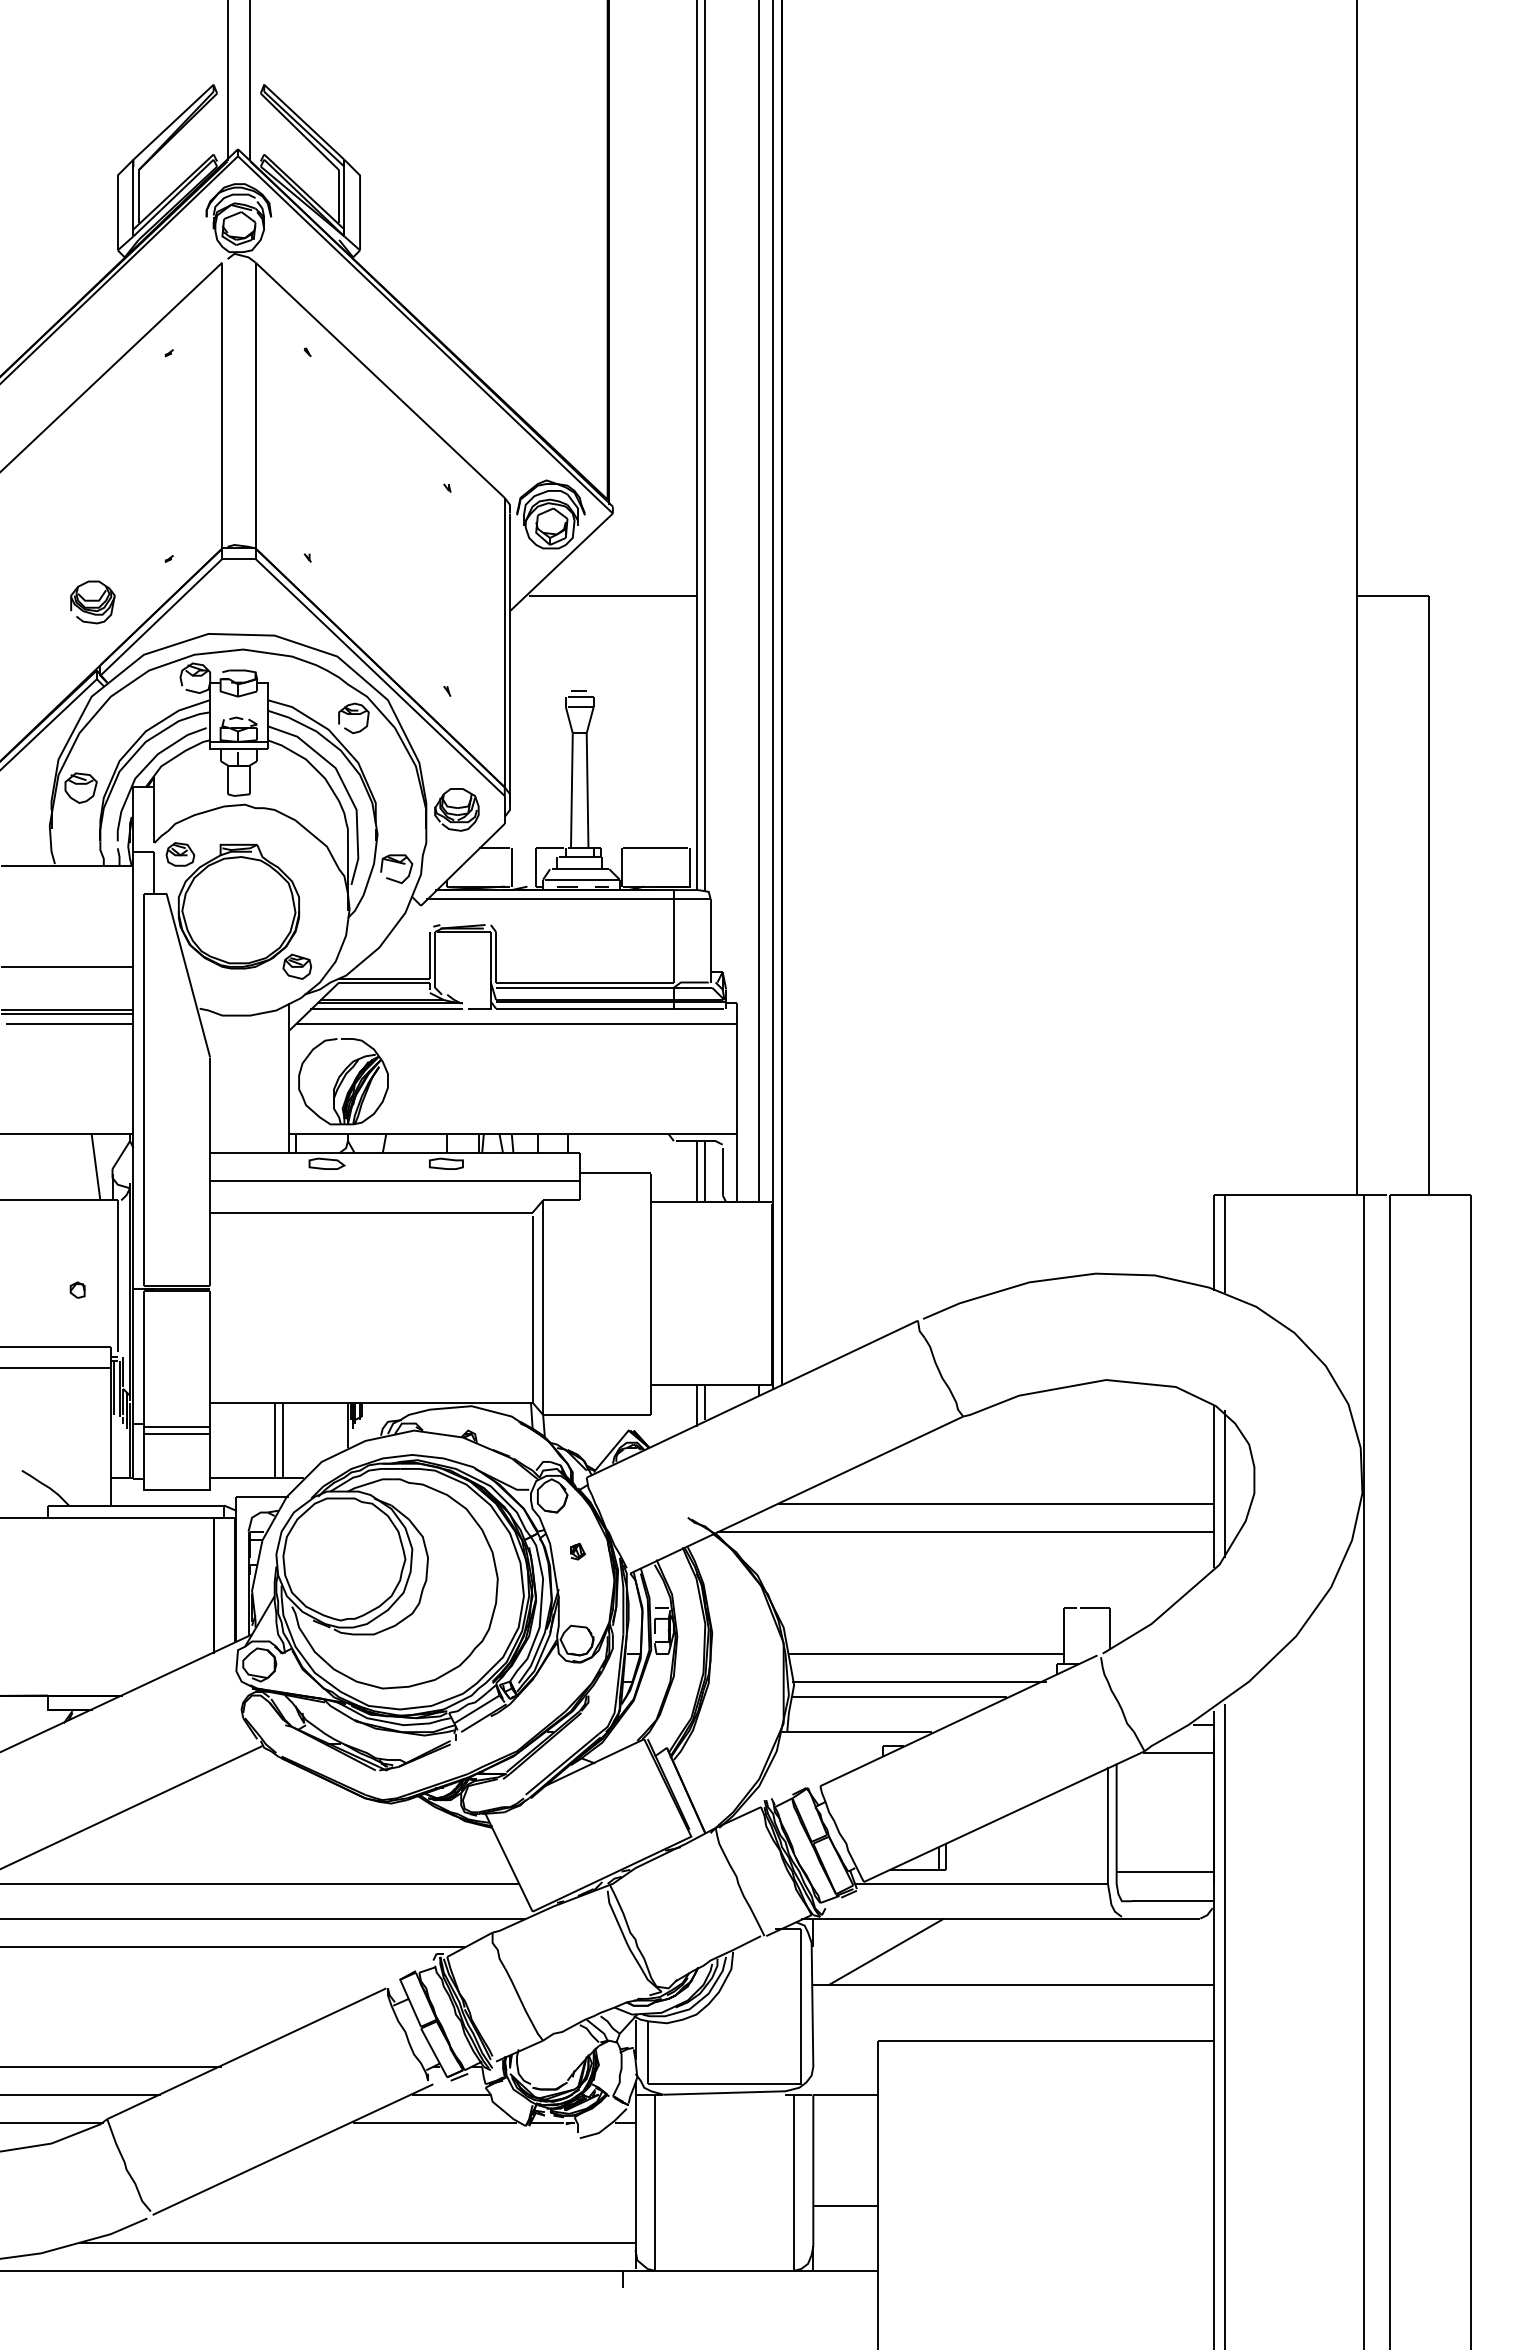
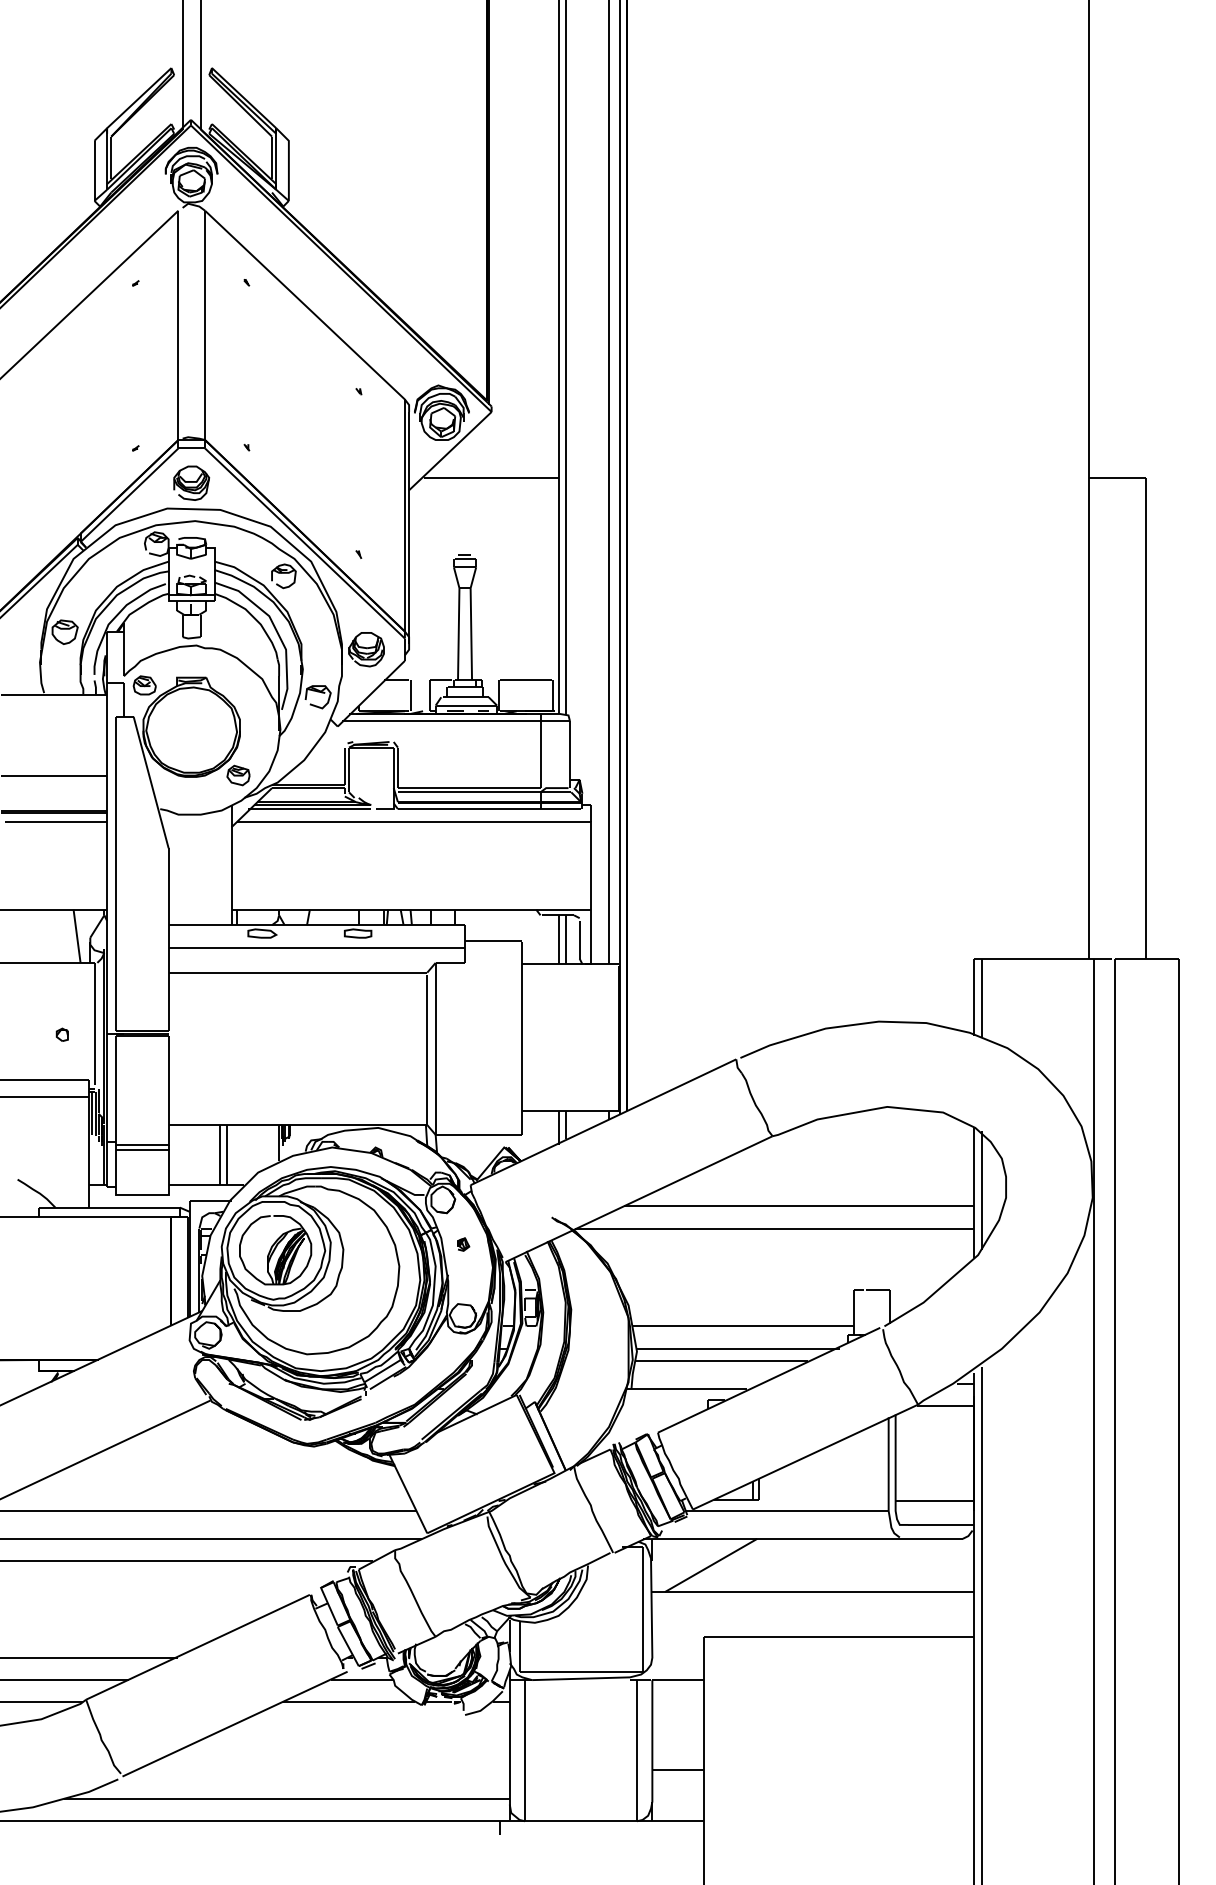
part: (92, 602) -> (191, 483), moved
part: (343, 1081) -> (275, 1250), moved

